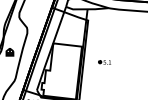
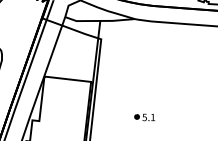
part: (104, 62) -> (144, 117), moved

